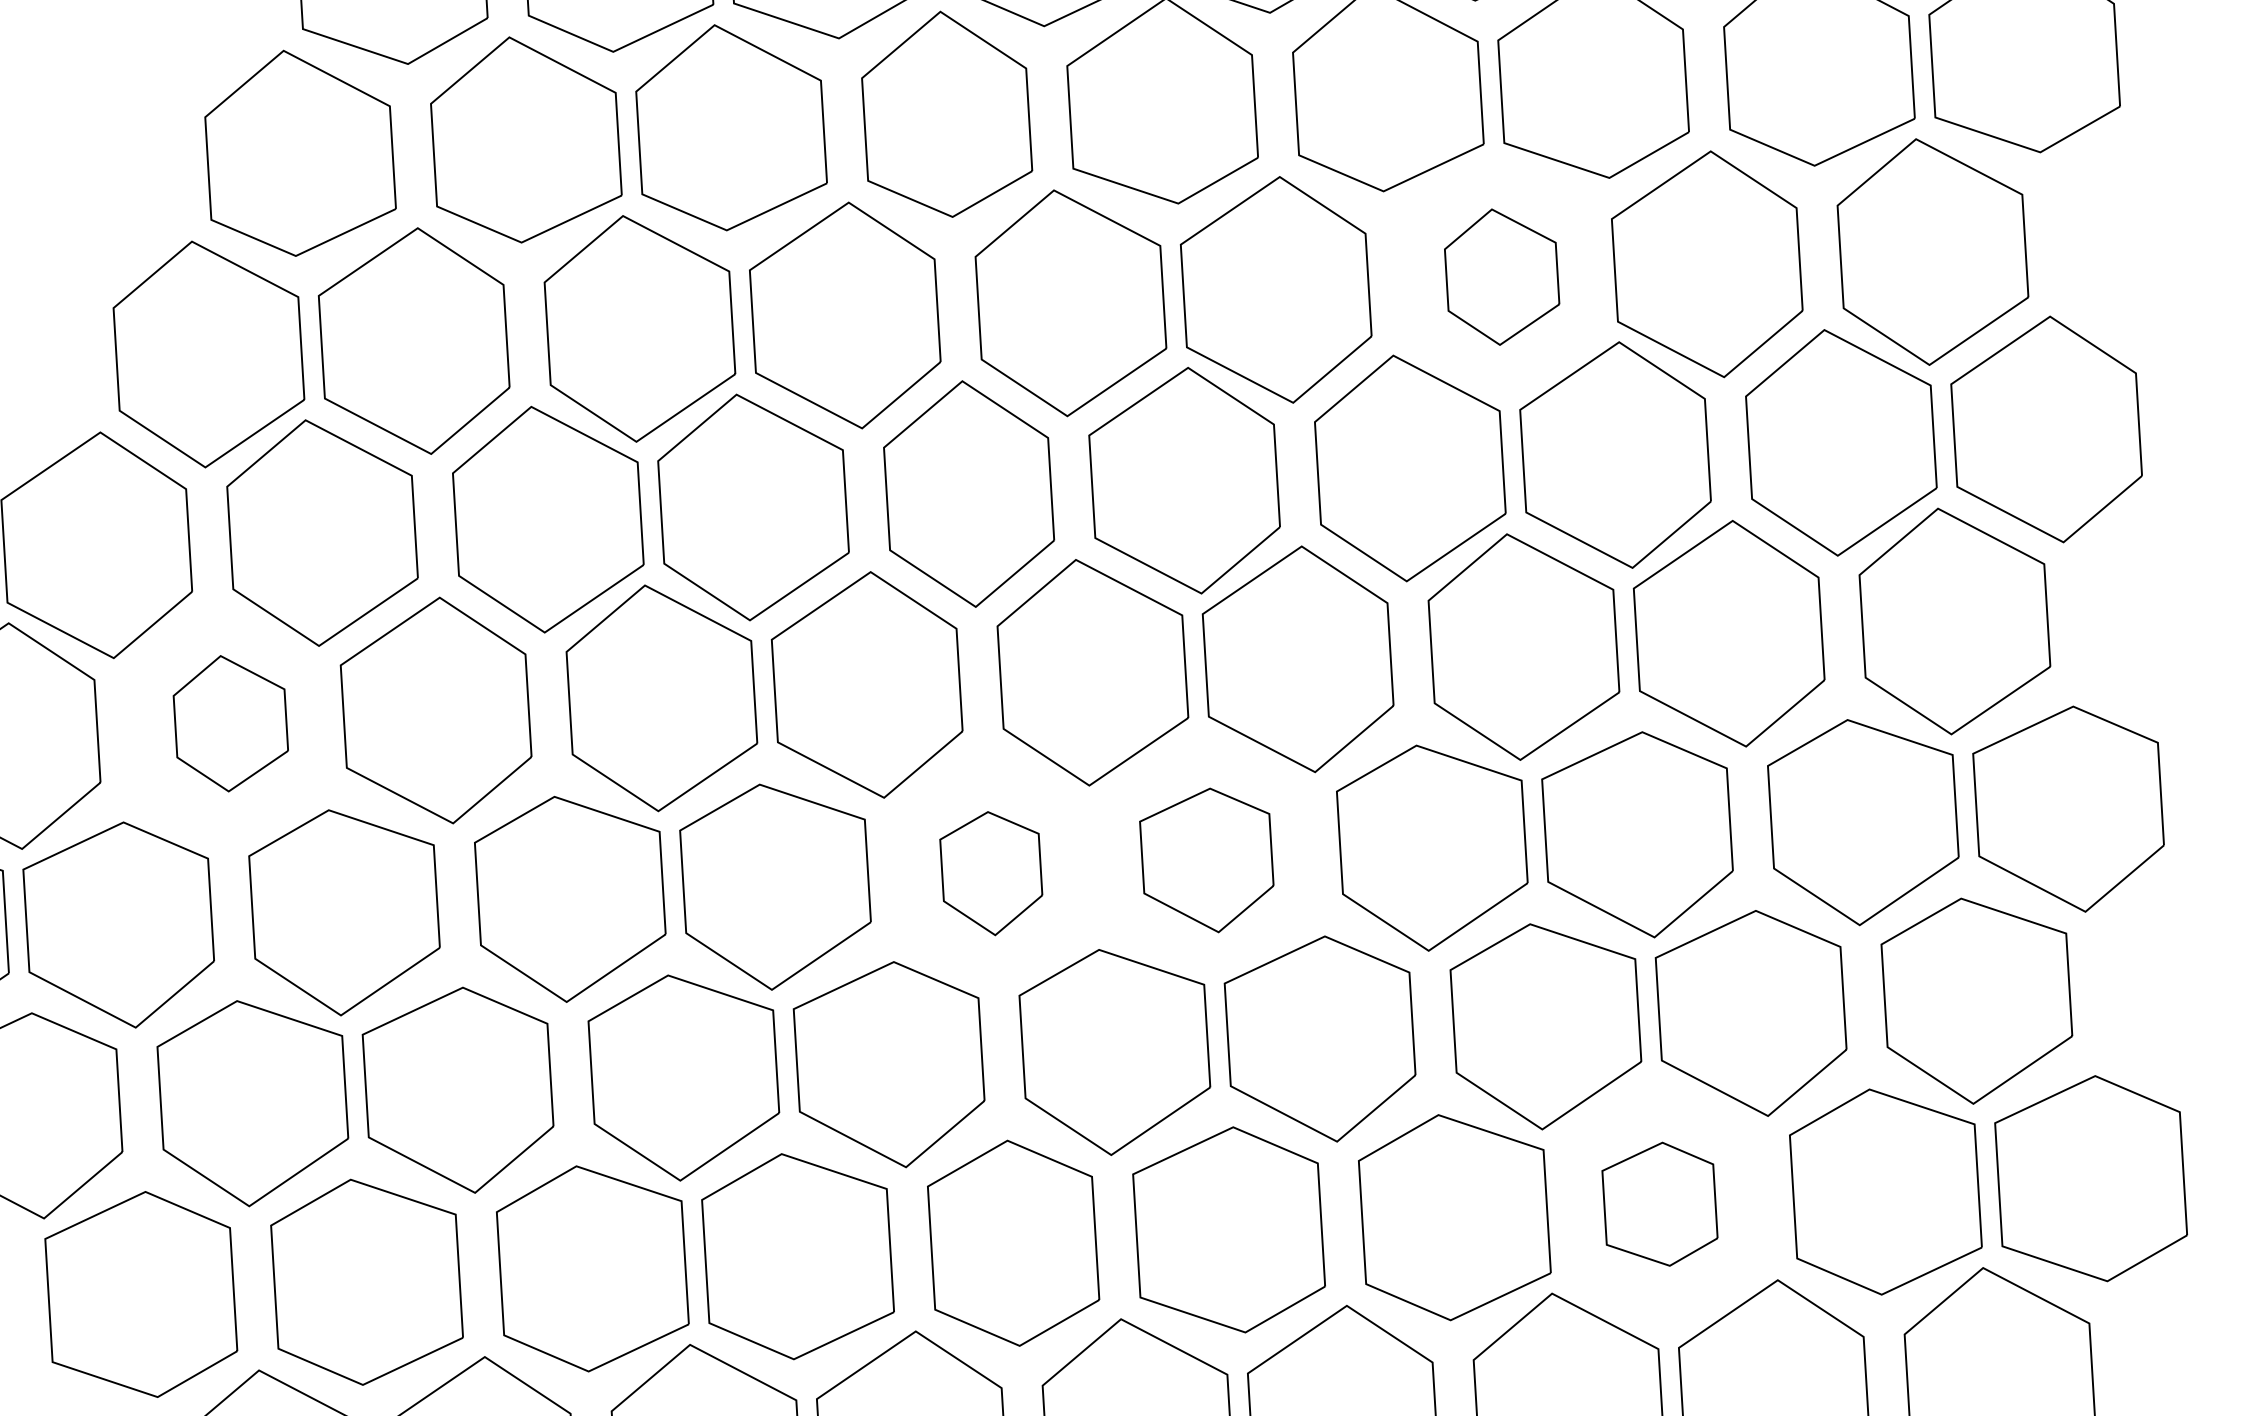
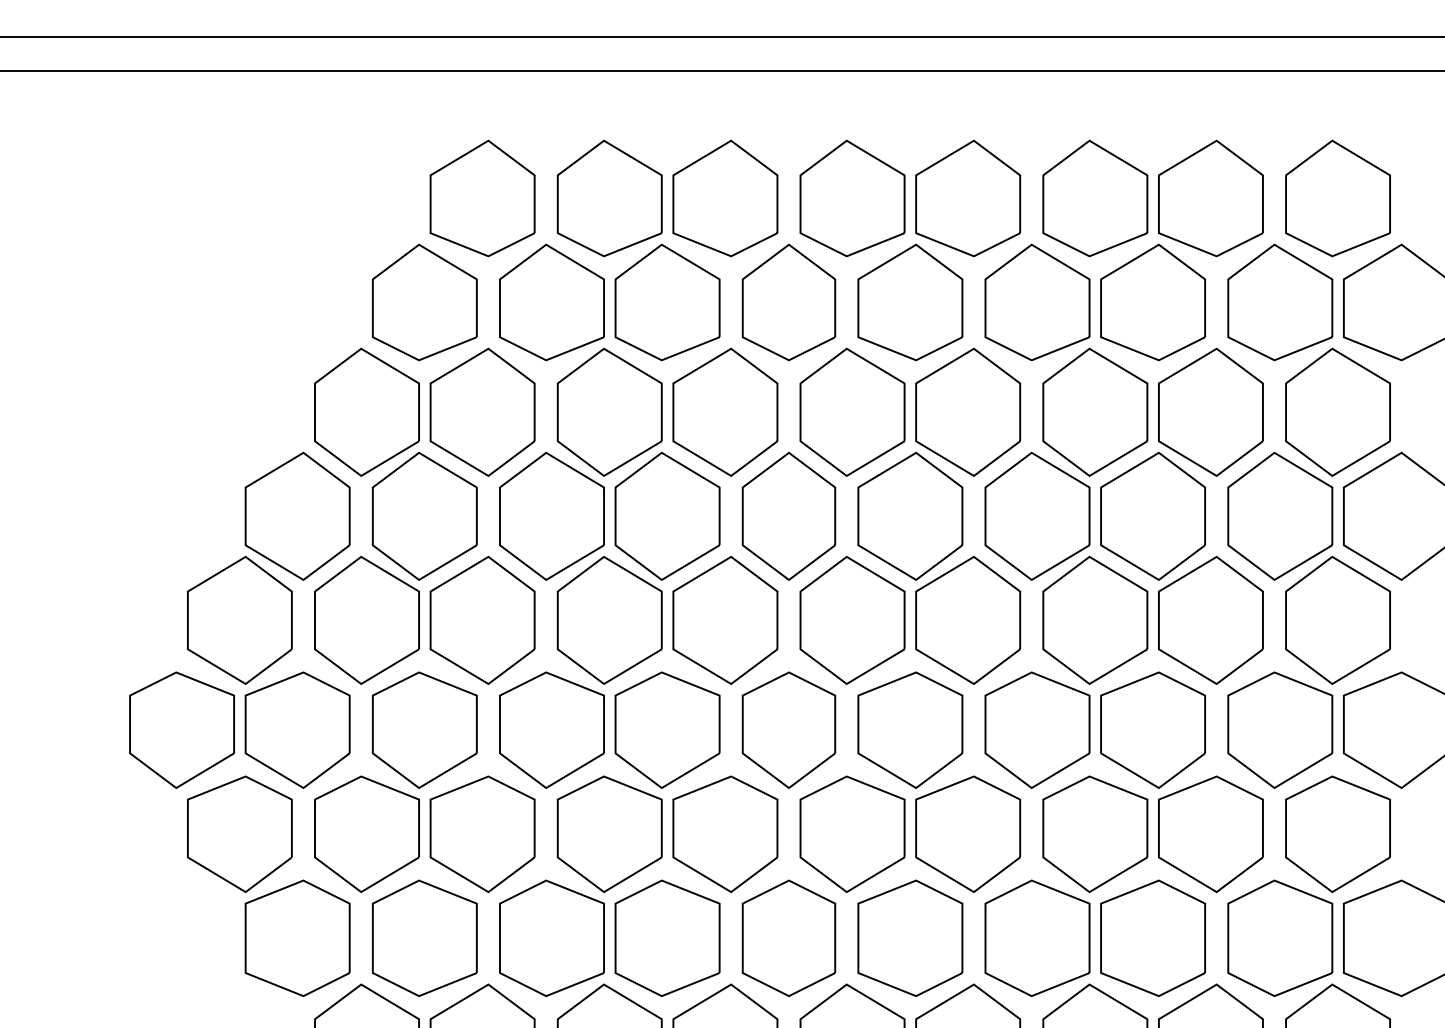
part: (1502, 275) -> (1095, 411), size x1.67
part: (229, 723) -> (366, 620), size x1.67
part: (1207, 859) -> (910, 729), size x1.43
part: (990, 872) -> (788, 729), size x1.67
part: (1658, 1203) -> (1152, 937), size x1.67

